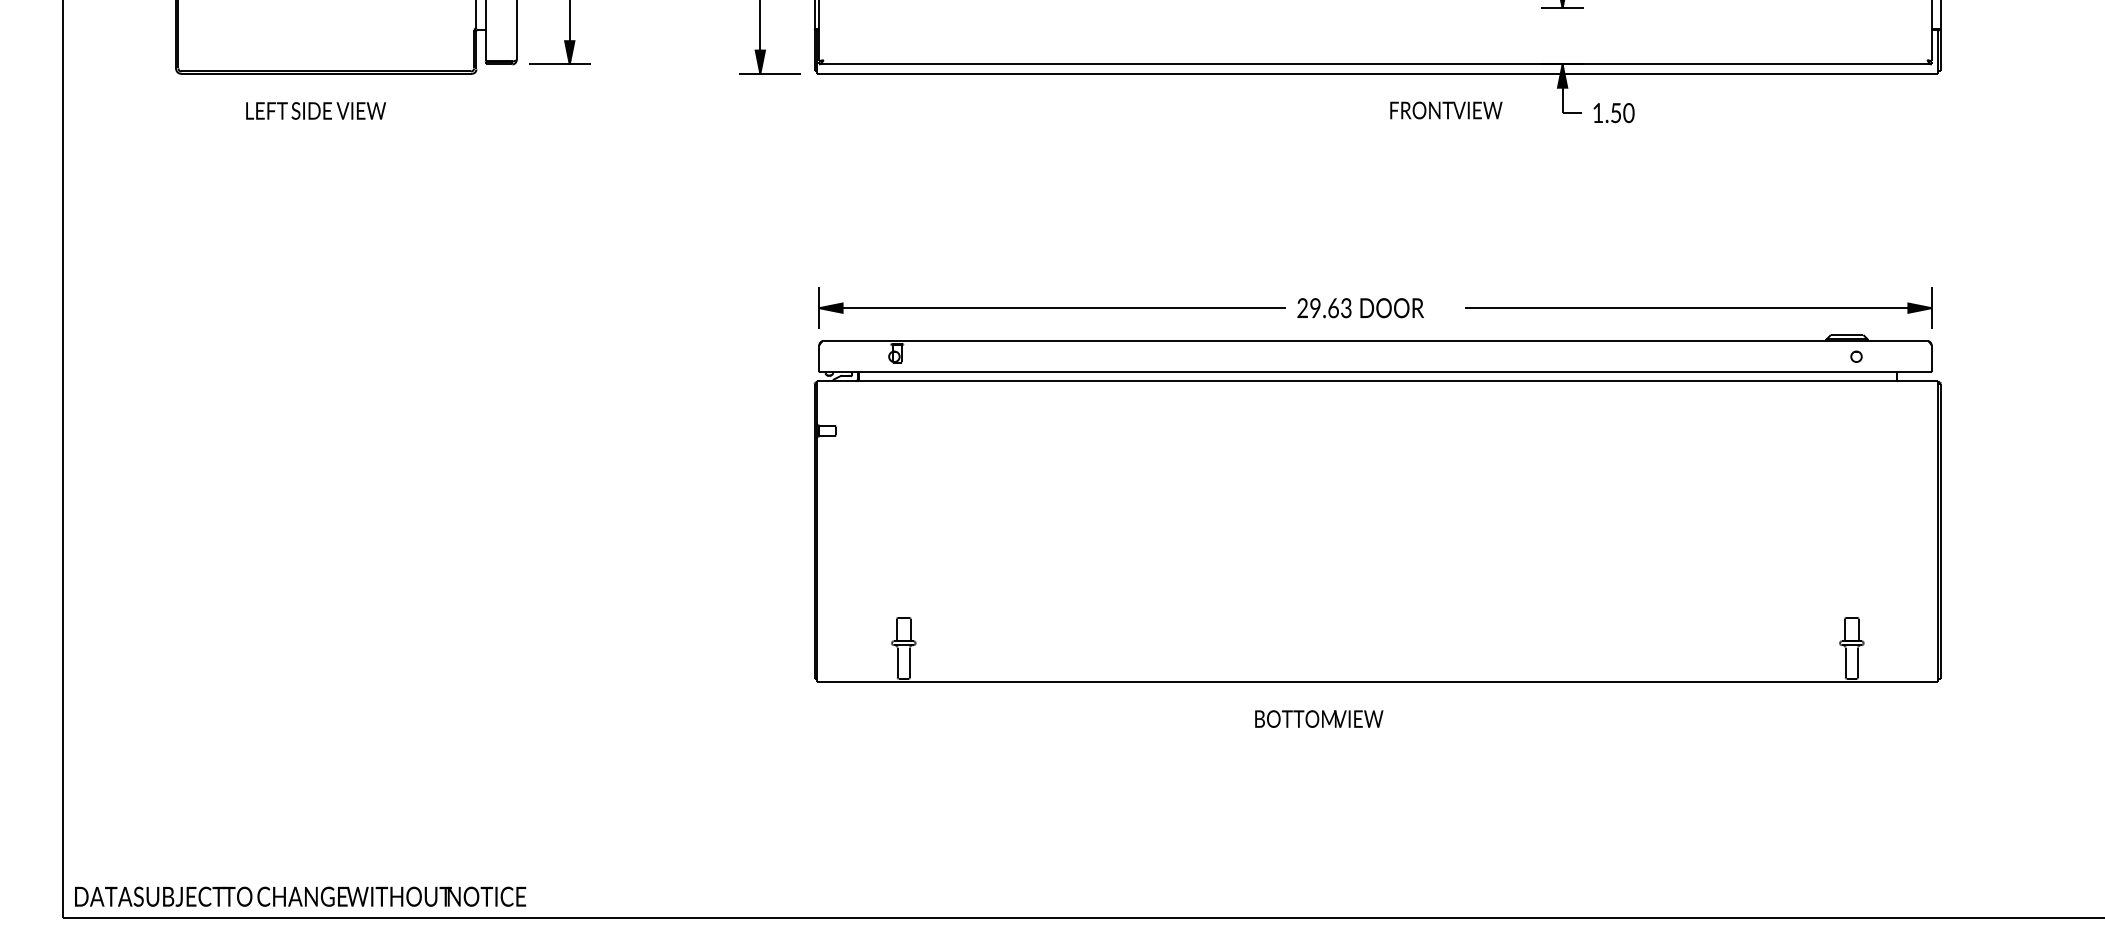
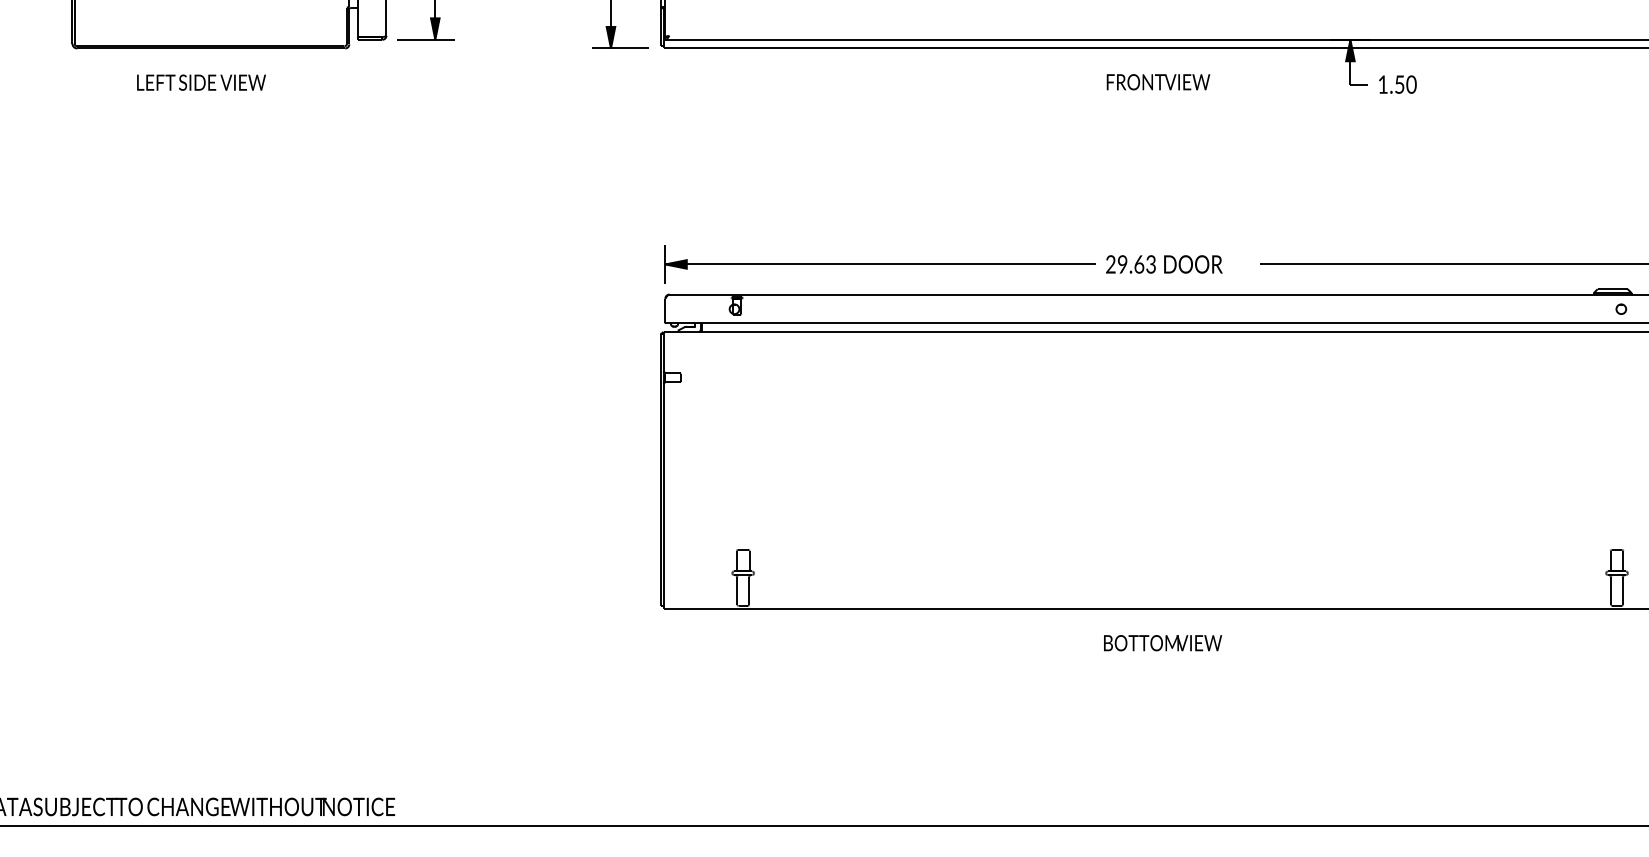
text: (1446, 110) -> (1158, 82), moved
text: (1319, 718) -> (1163, 642), moved

